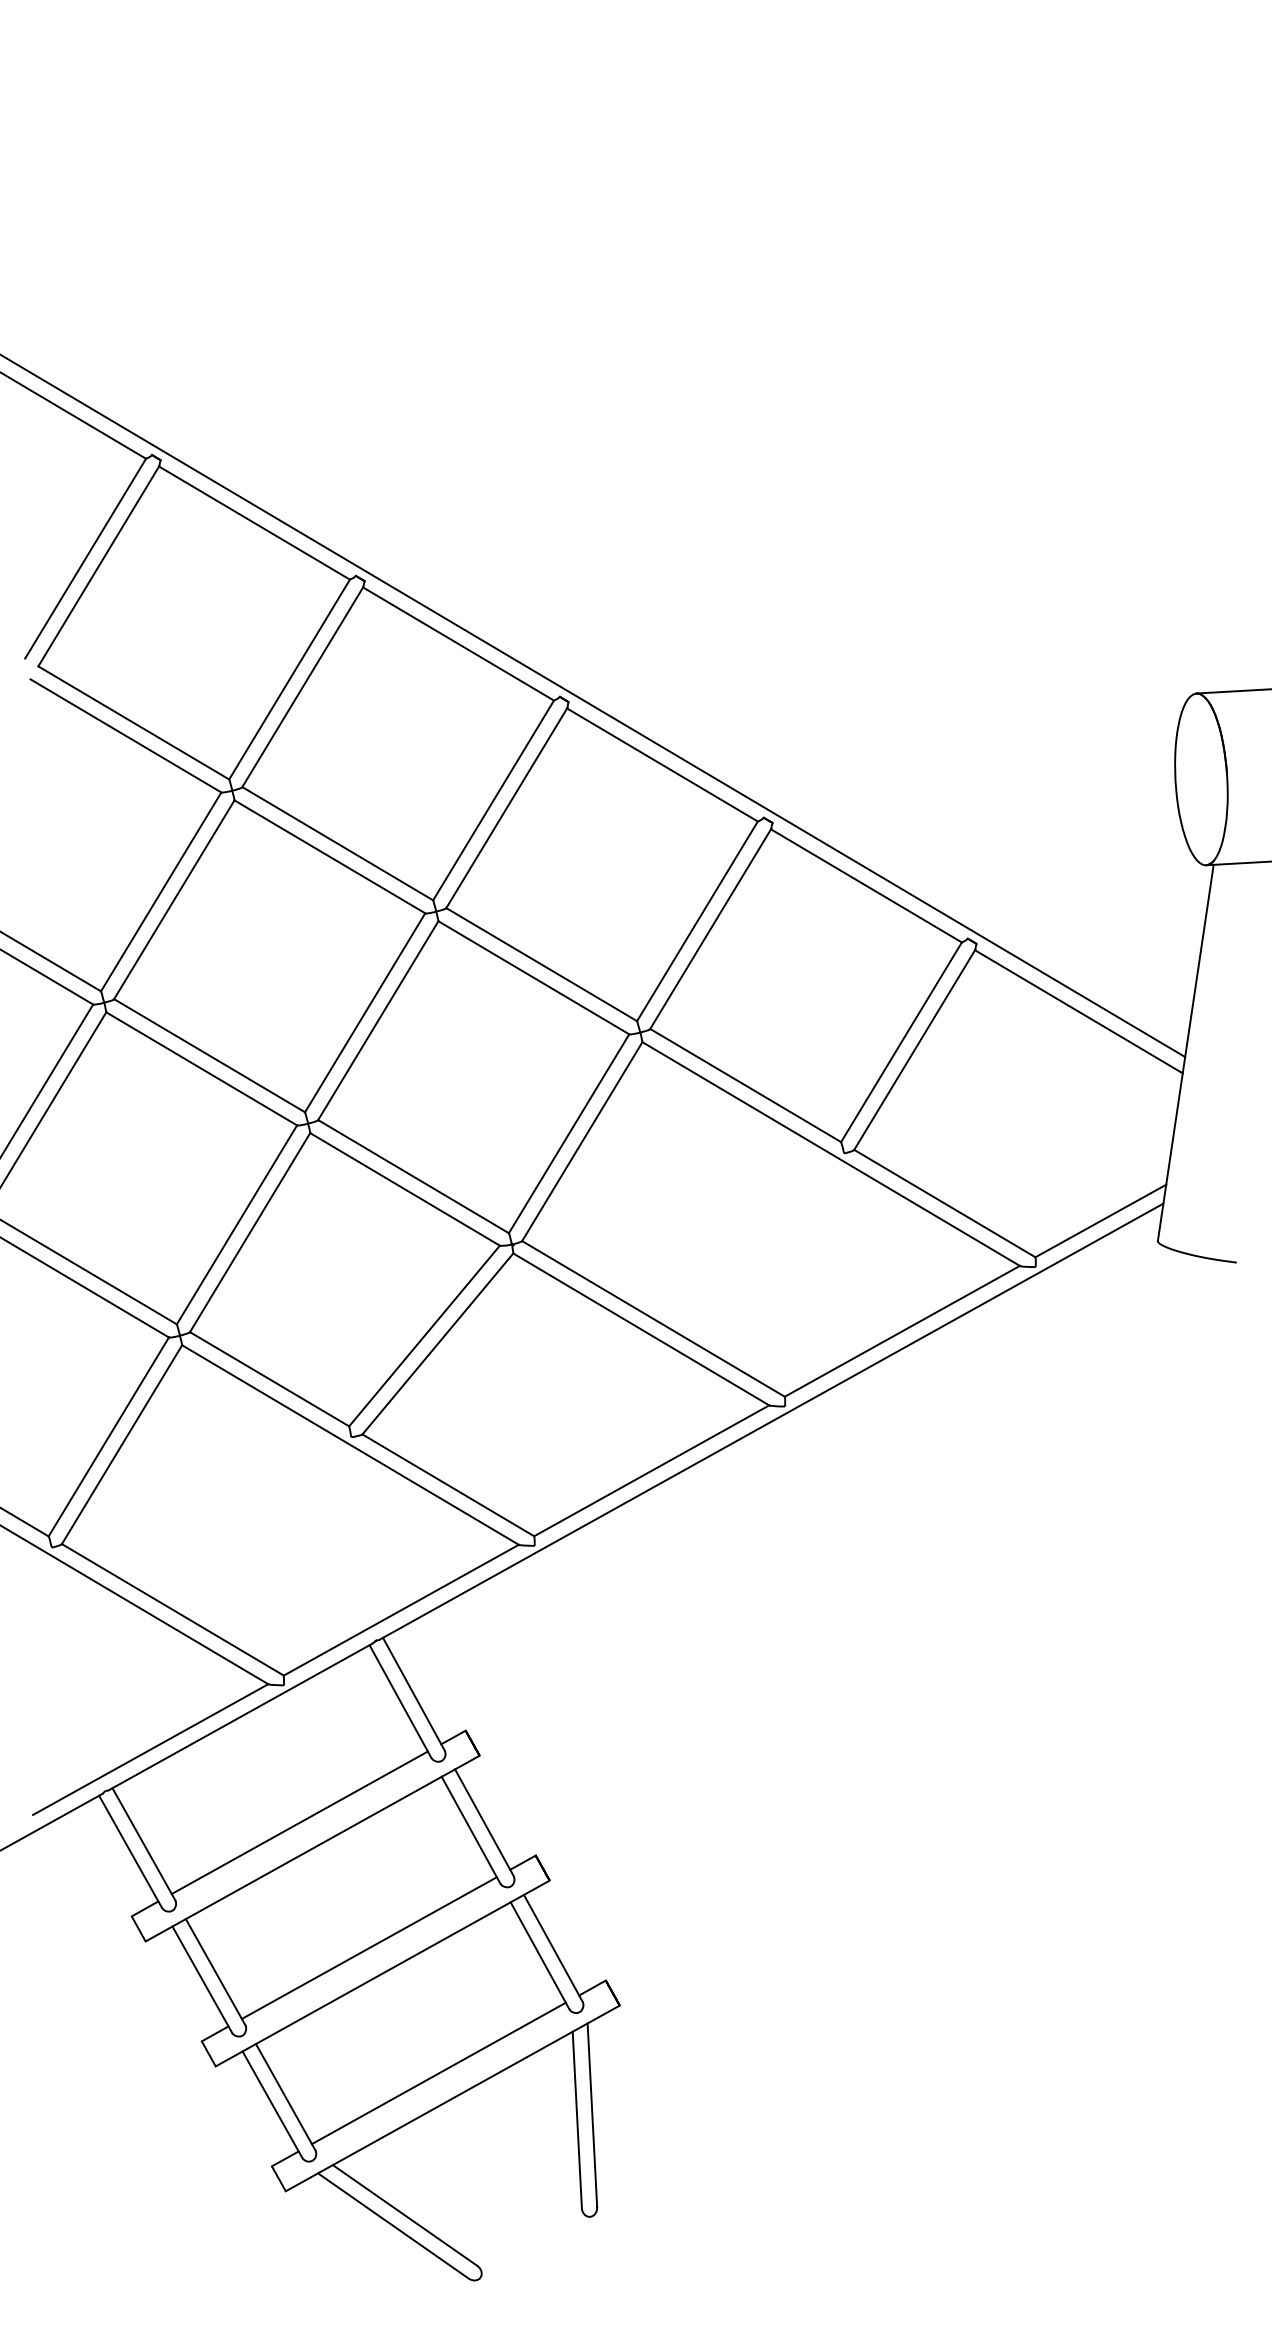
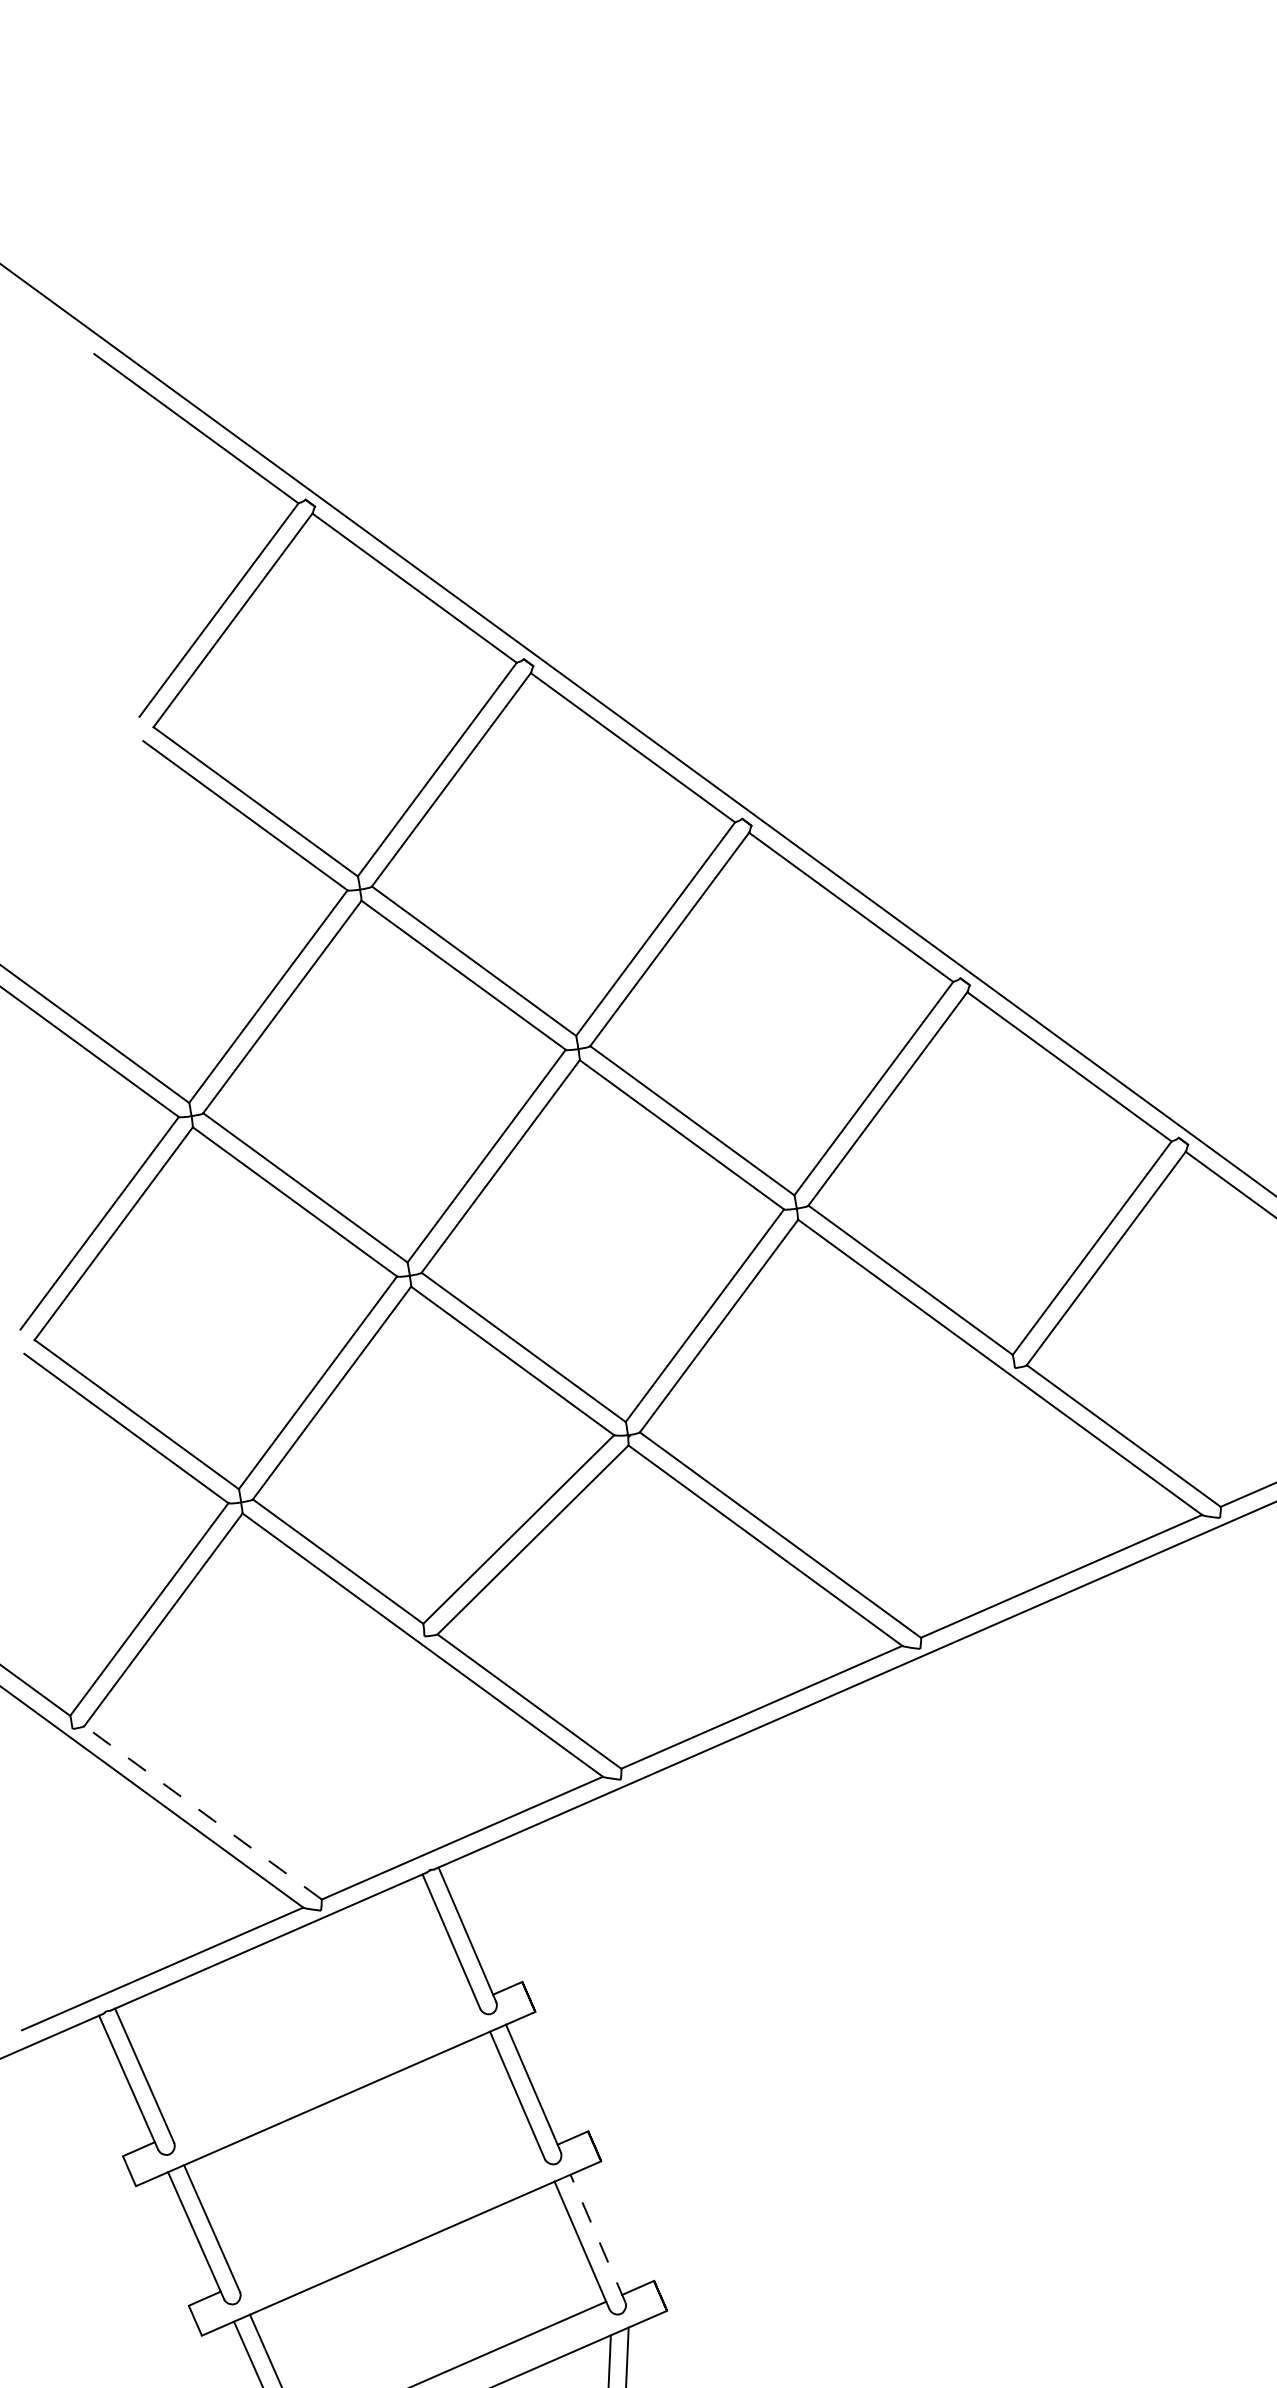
line: (172, 1609) -> (202, 1812), solid -> dashed
line: (299, 1822) -> (323, 2067), removed
line: (368, 1947) -> (388, 2217), removed
line: (553, 1948) -> (598, 2238), solid -> dashed

